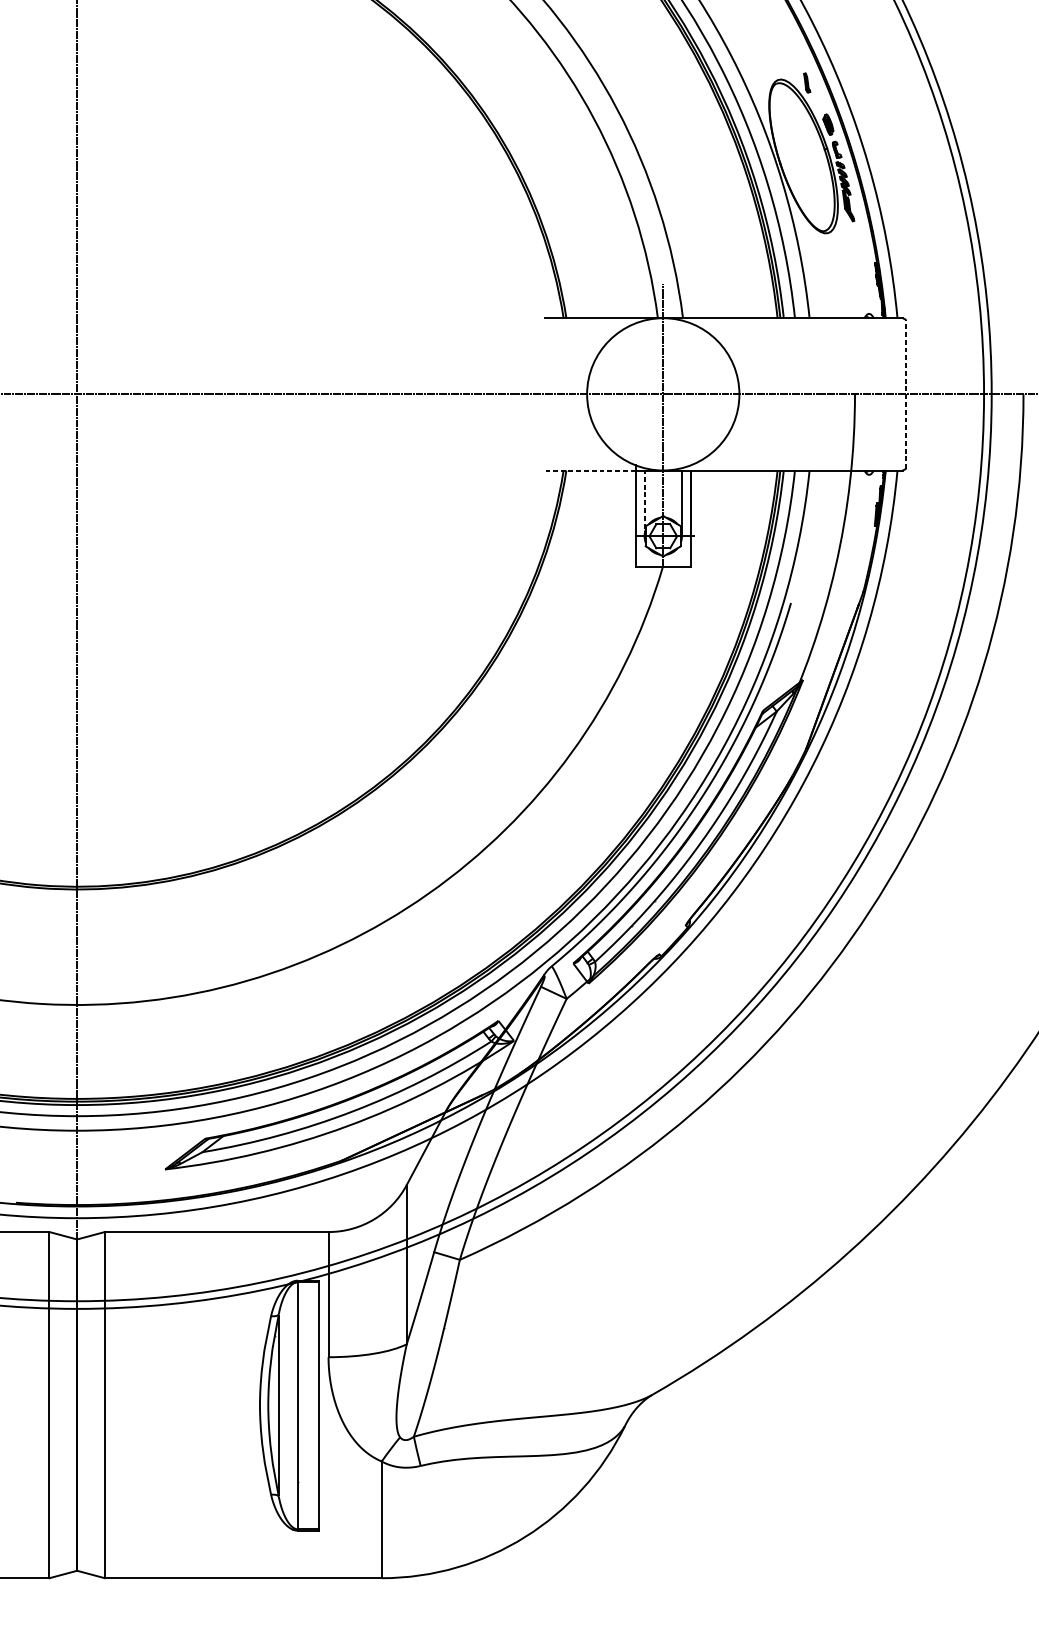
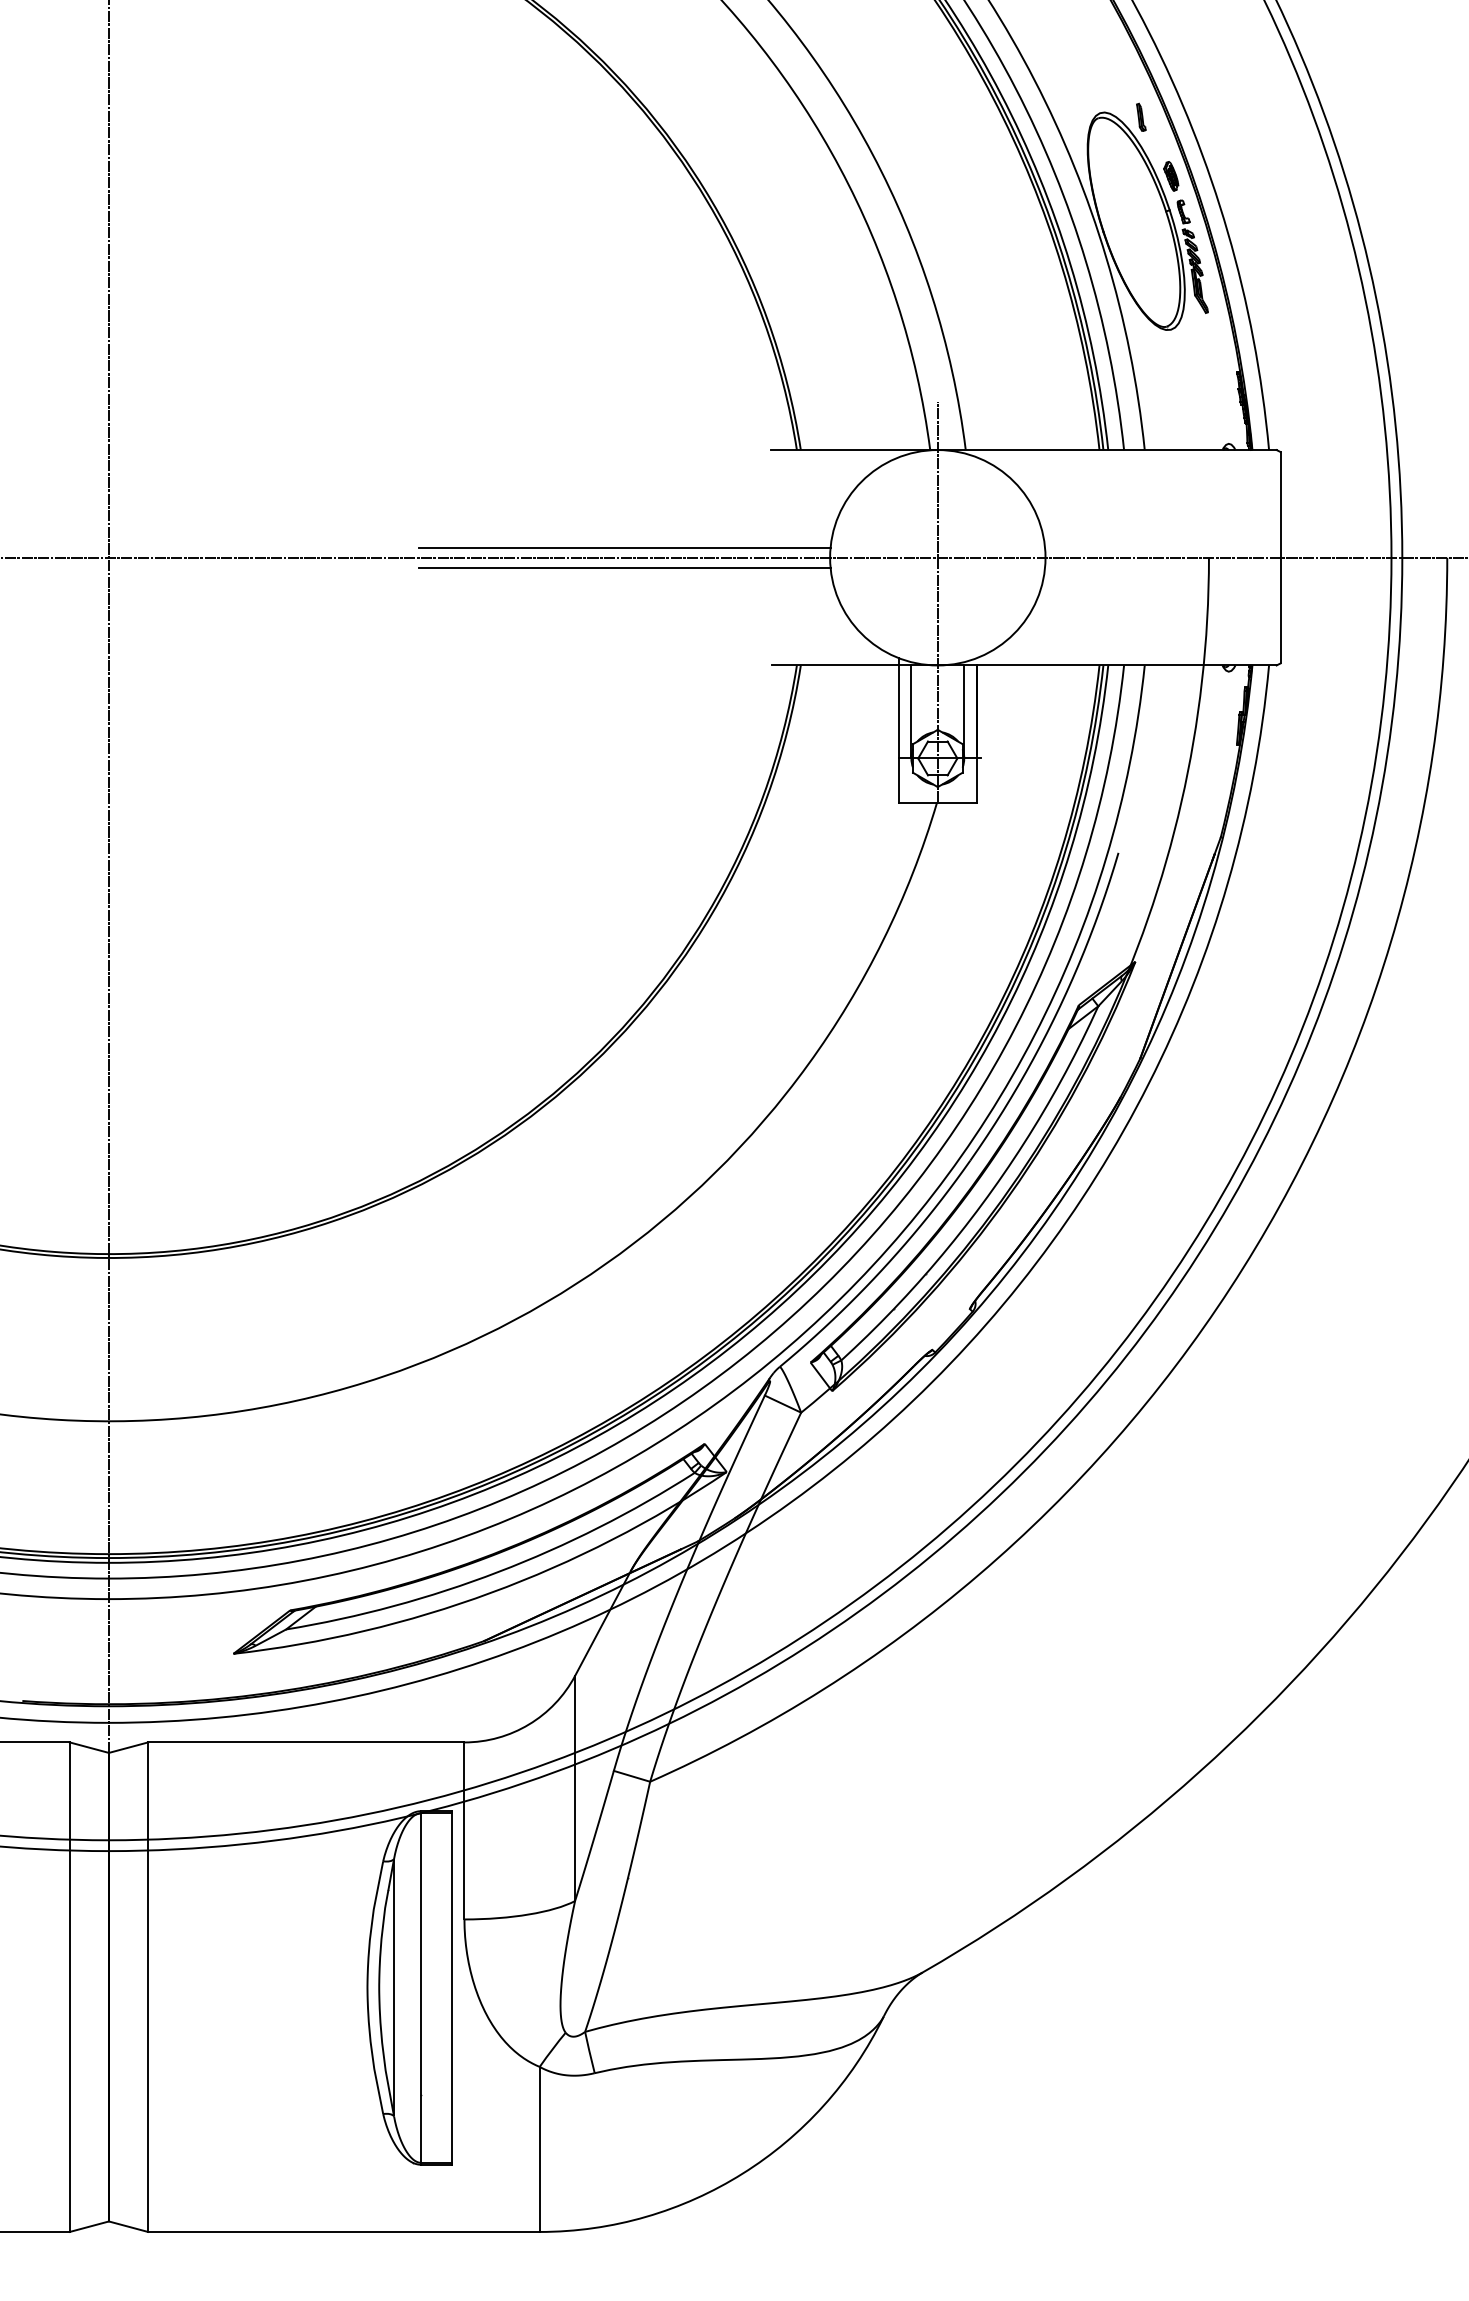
line: (441, 387) -> (624, 547), added
line: (905, 394) -> (1280, 557), dashed -> solid
line: (441, 401) -> (624, 567), added
line: (590, 470) -> (834, 665), dashed -> solid
line: (644, 503) -> (911, 711), dashed -> solid

